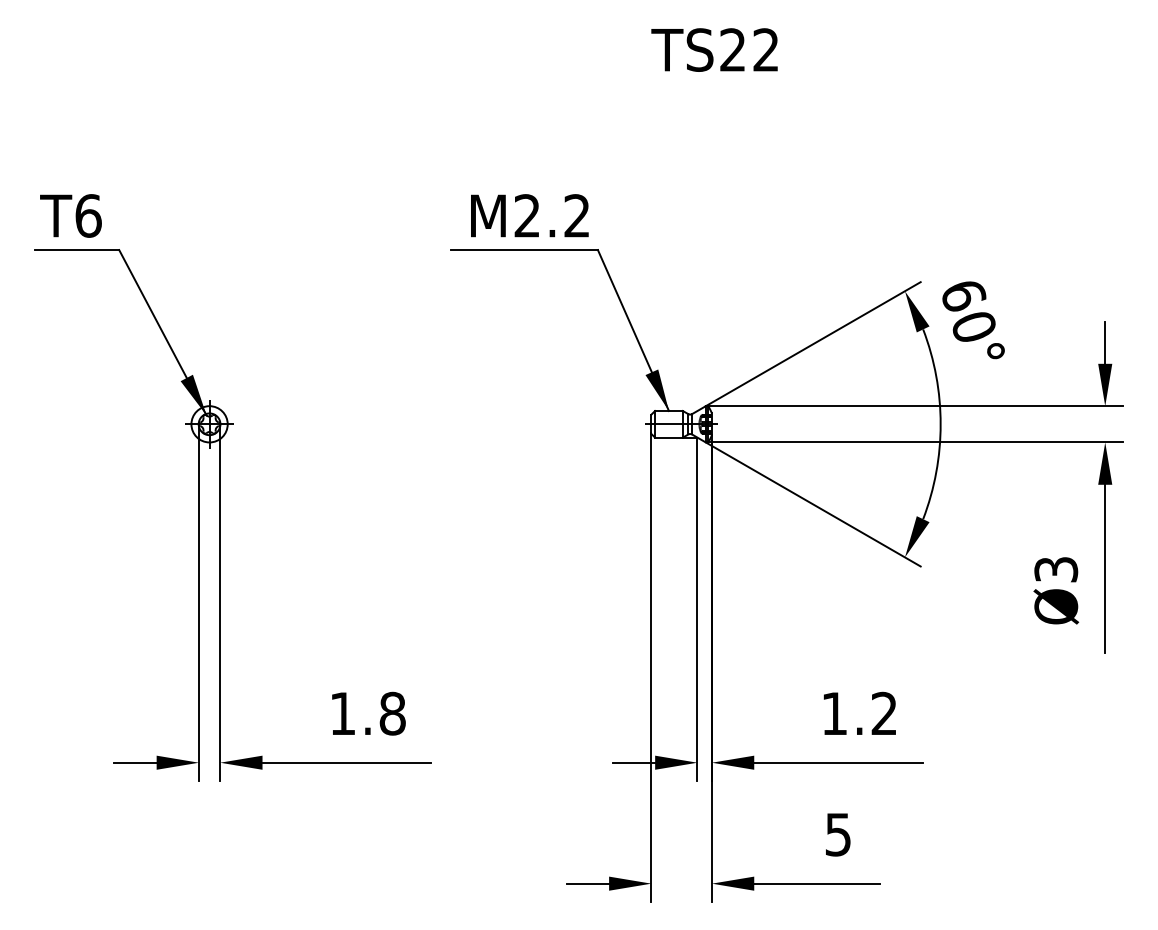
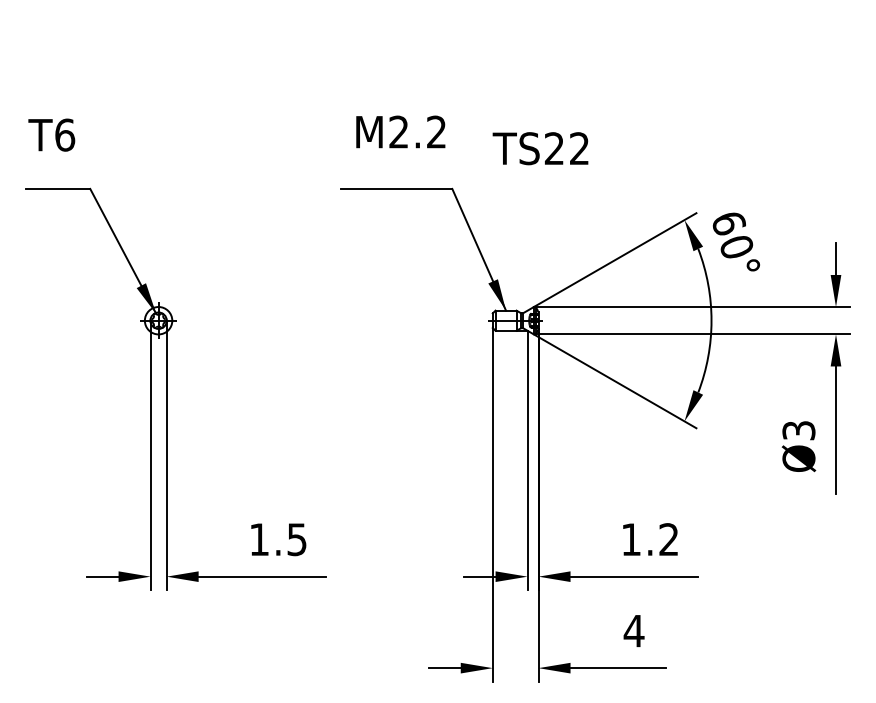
text: (714, 49) -> (540, 148), moved
text: (70, 215) -> (51, 134), moved
text: (529, 215) -> (400, 131), moved
text: (391, 713) -> (296, 539), 1.8 -> 1.5
text: (837, 835) -> (633, 631), 5 -> 4

